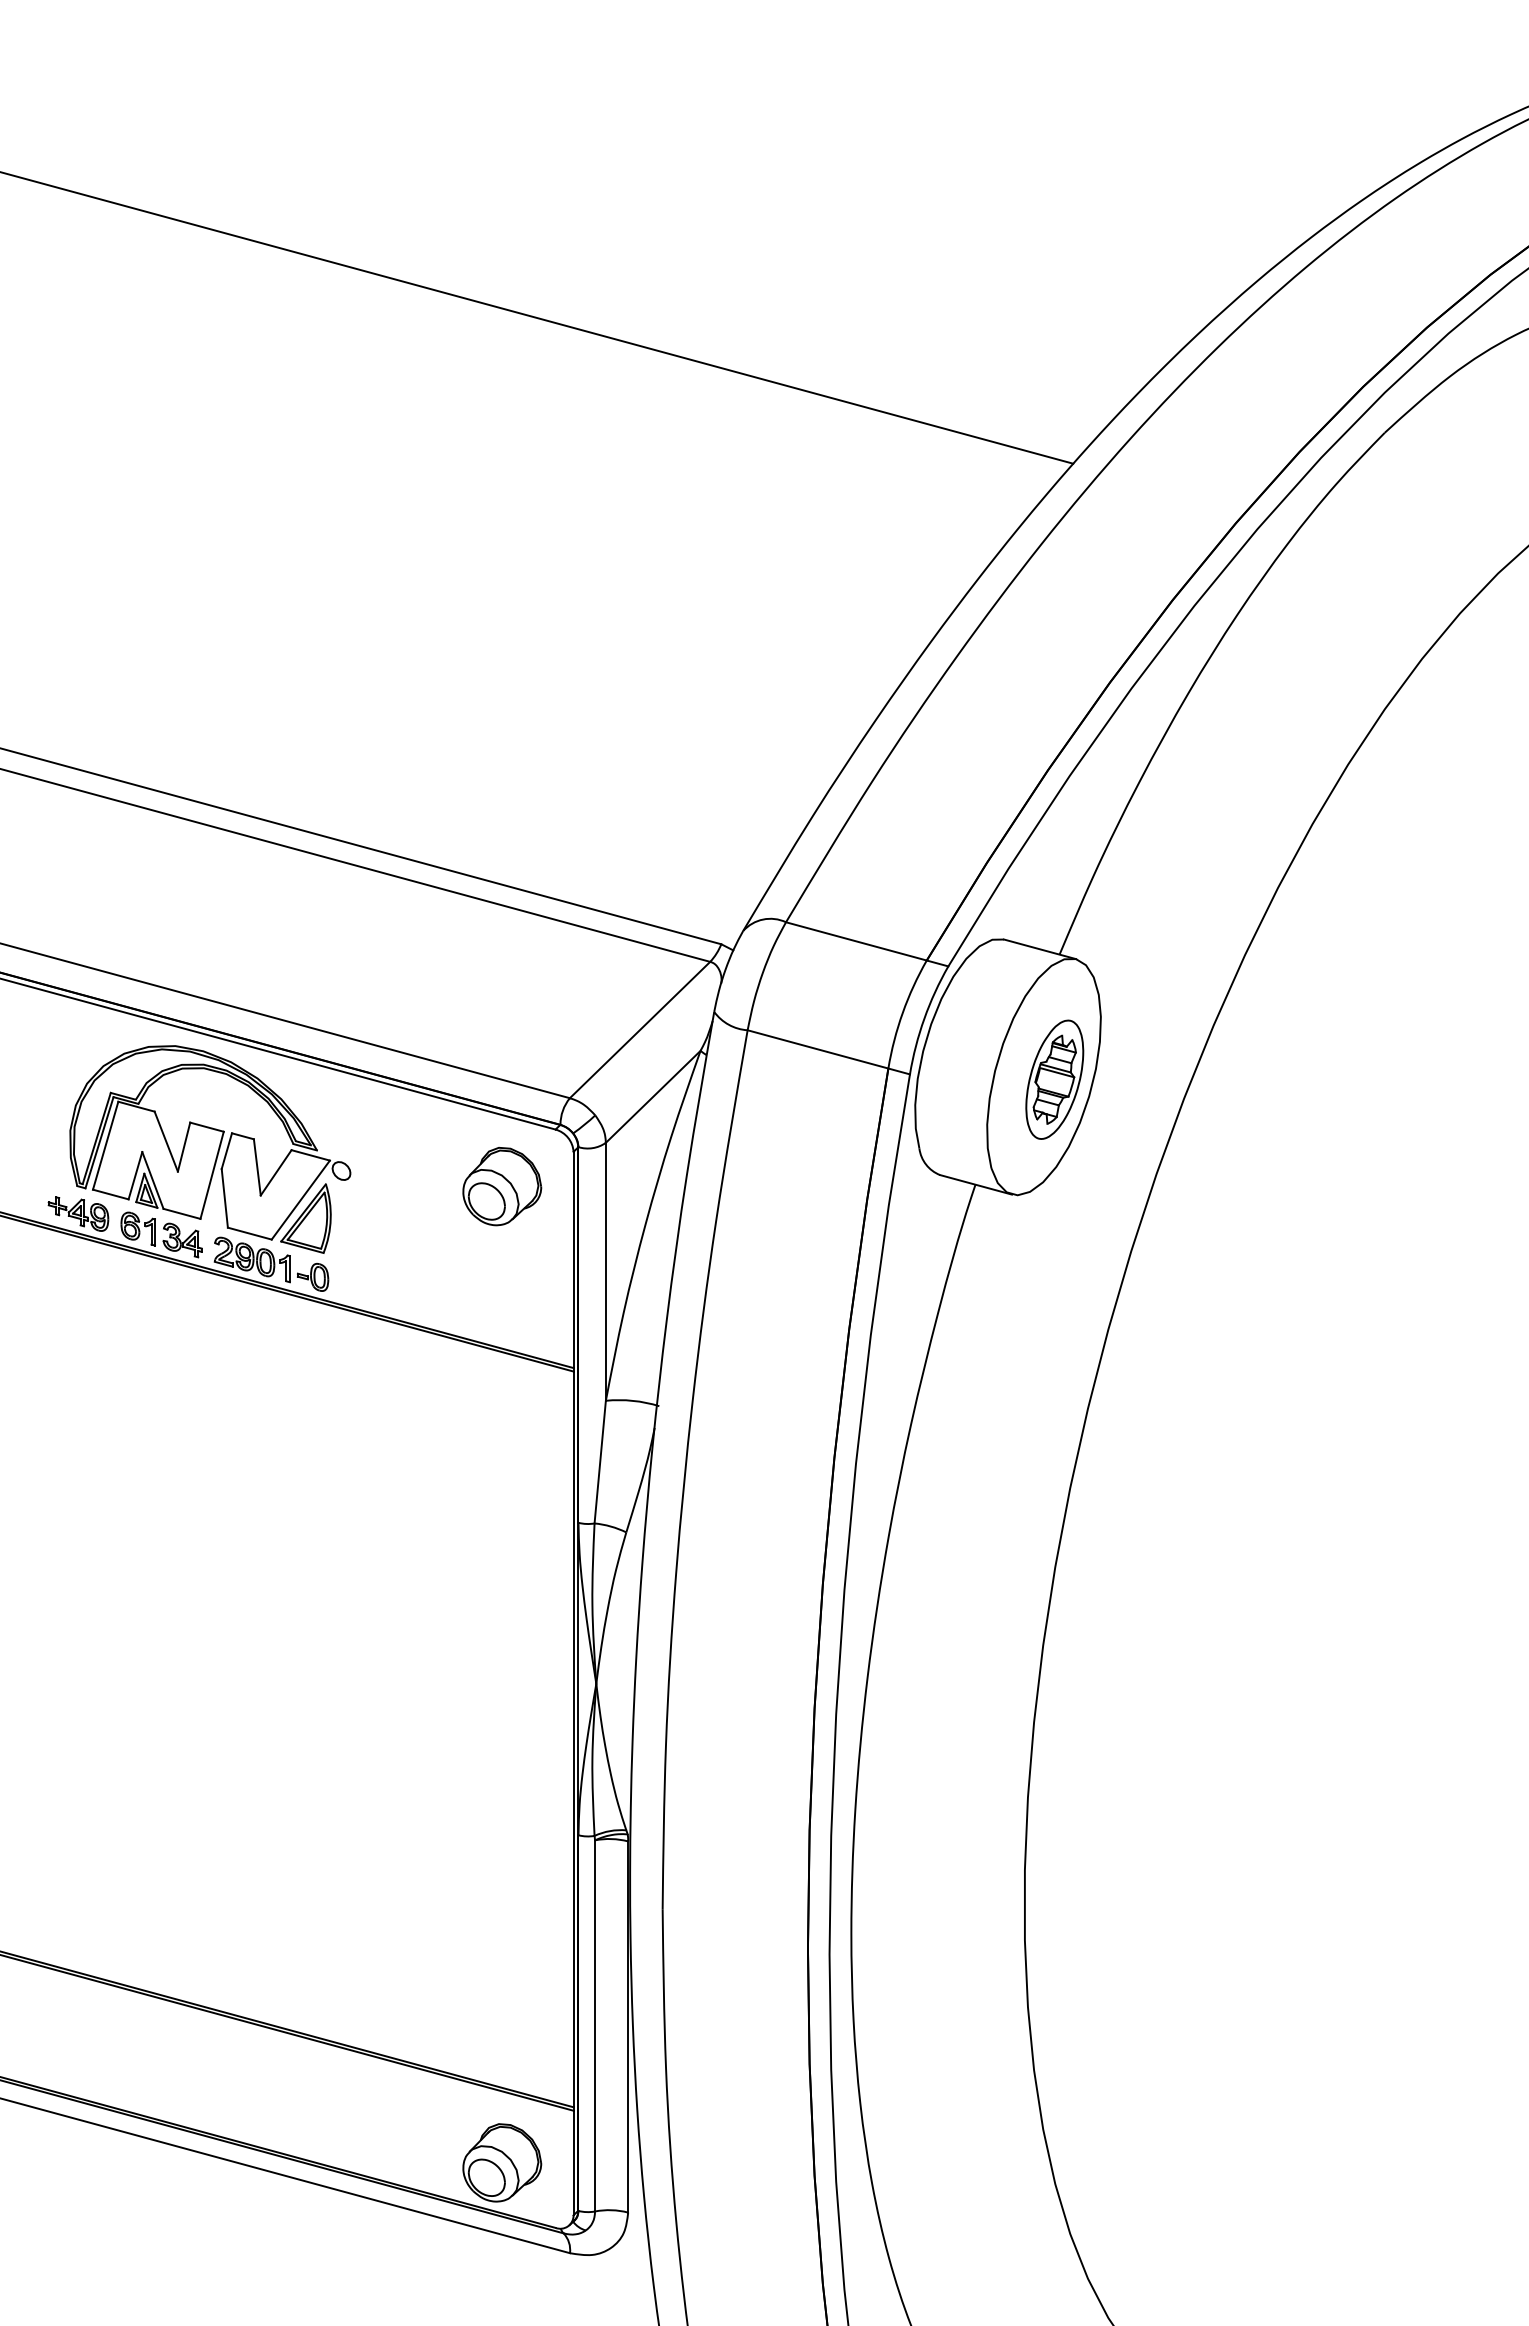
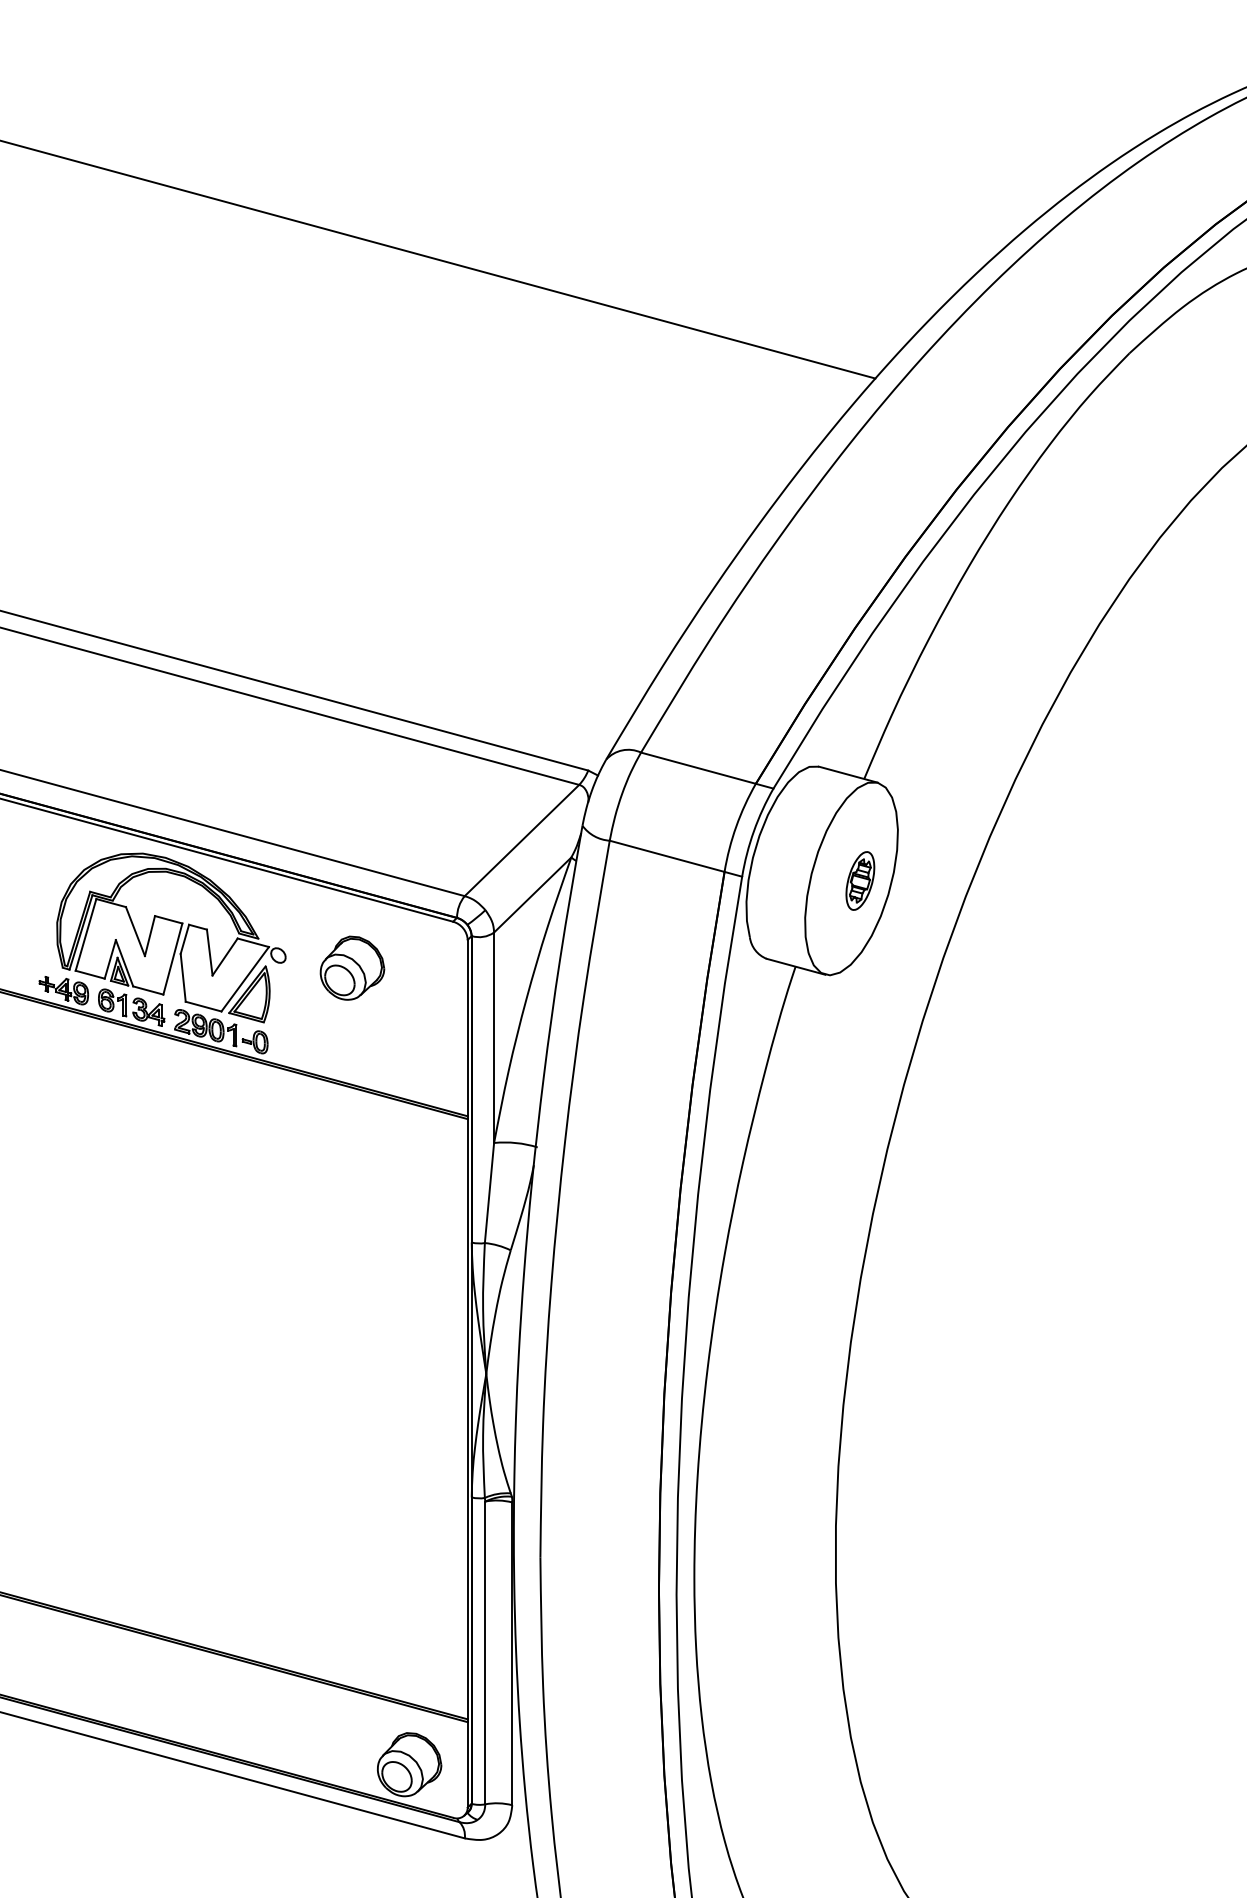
part: (1054, 1079) -> (860, 880), size x0.6
part: (502, 1186) -> (352, 968), moved

